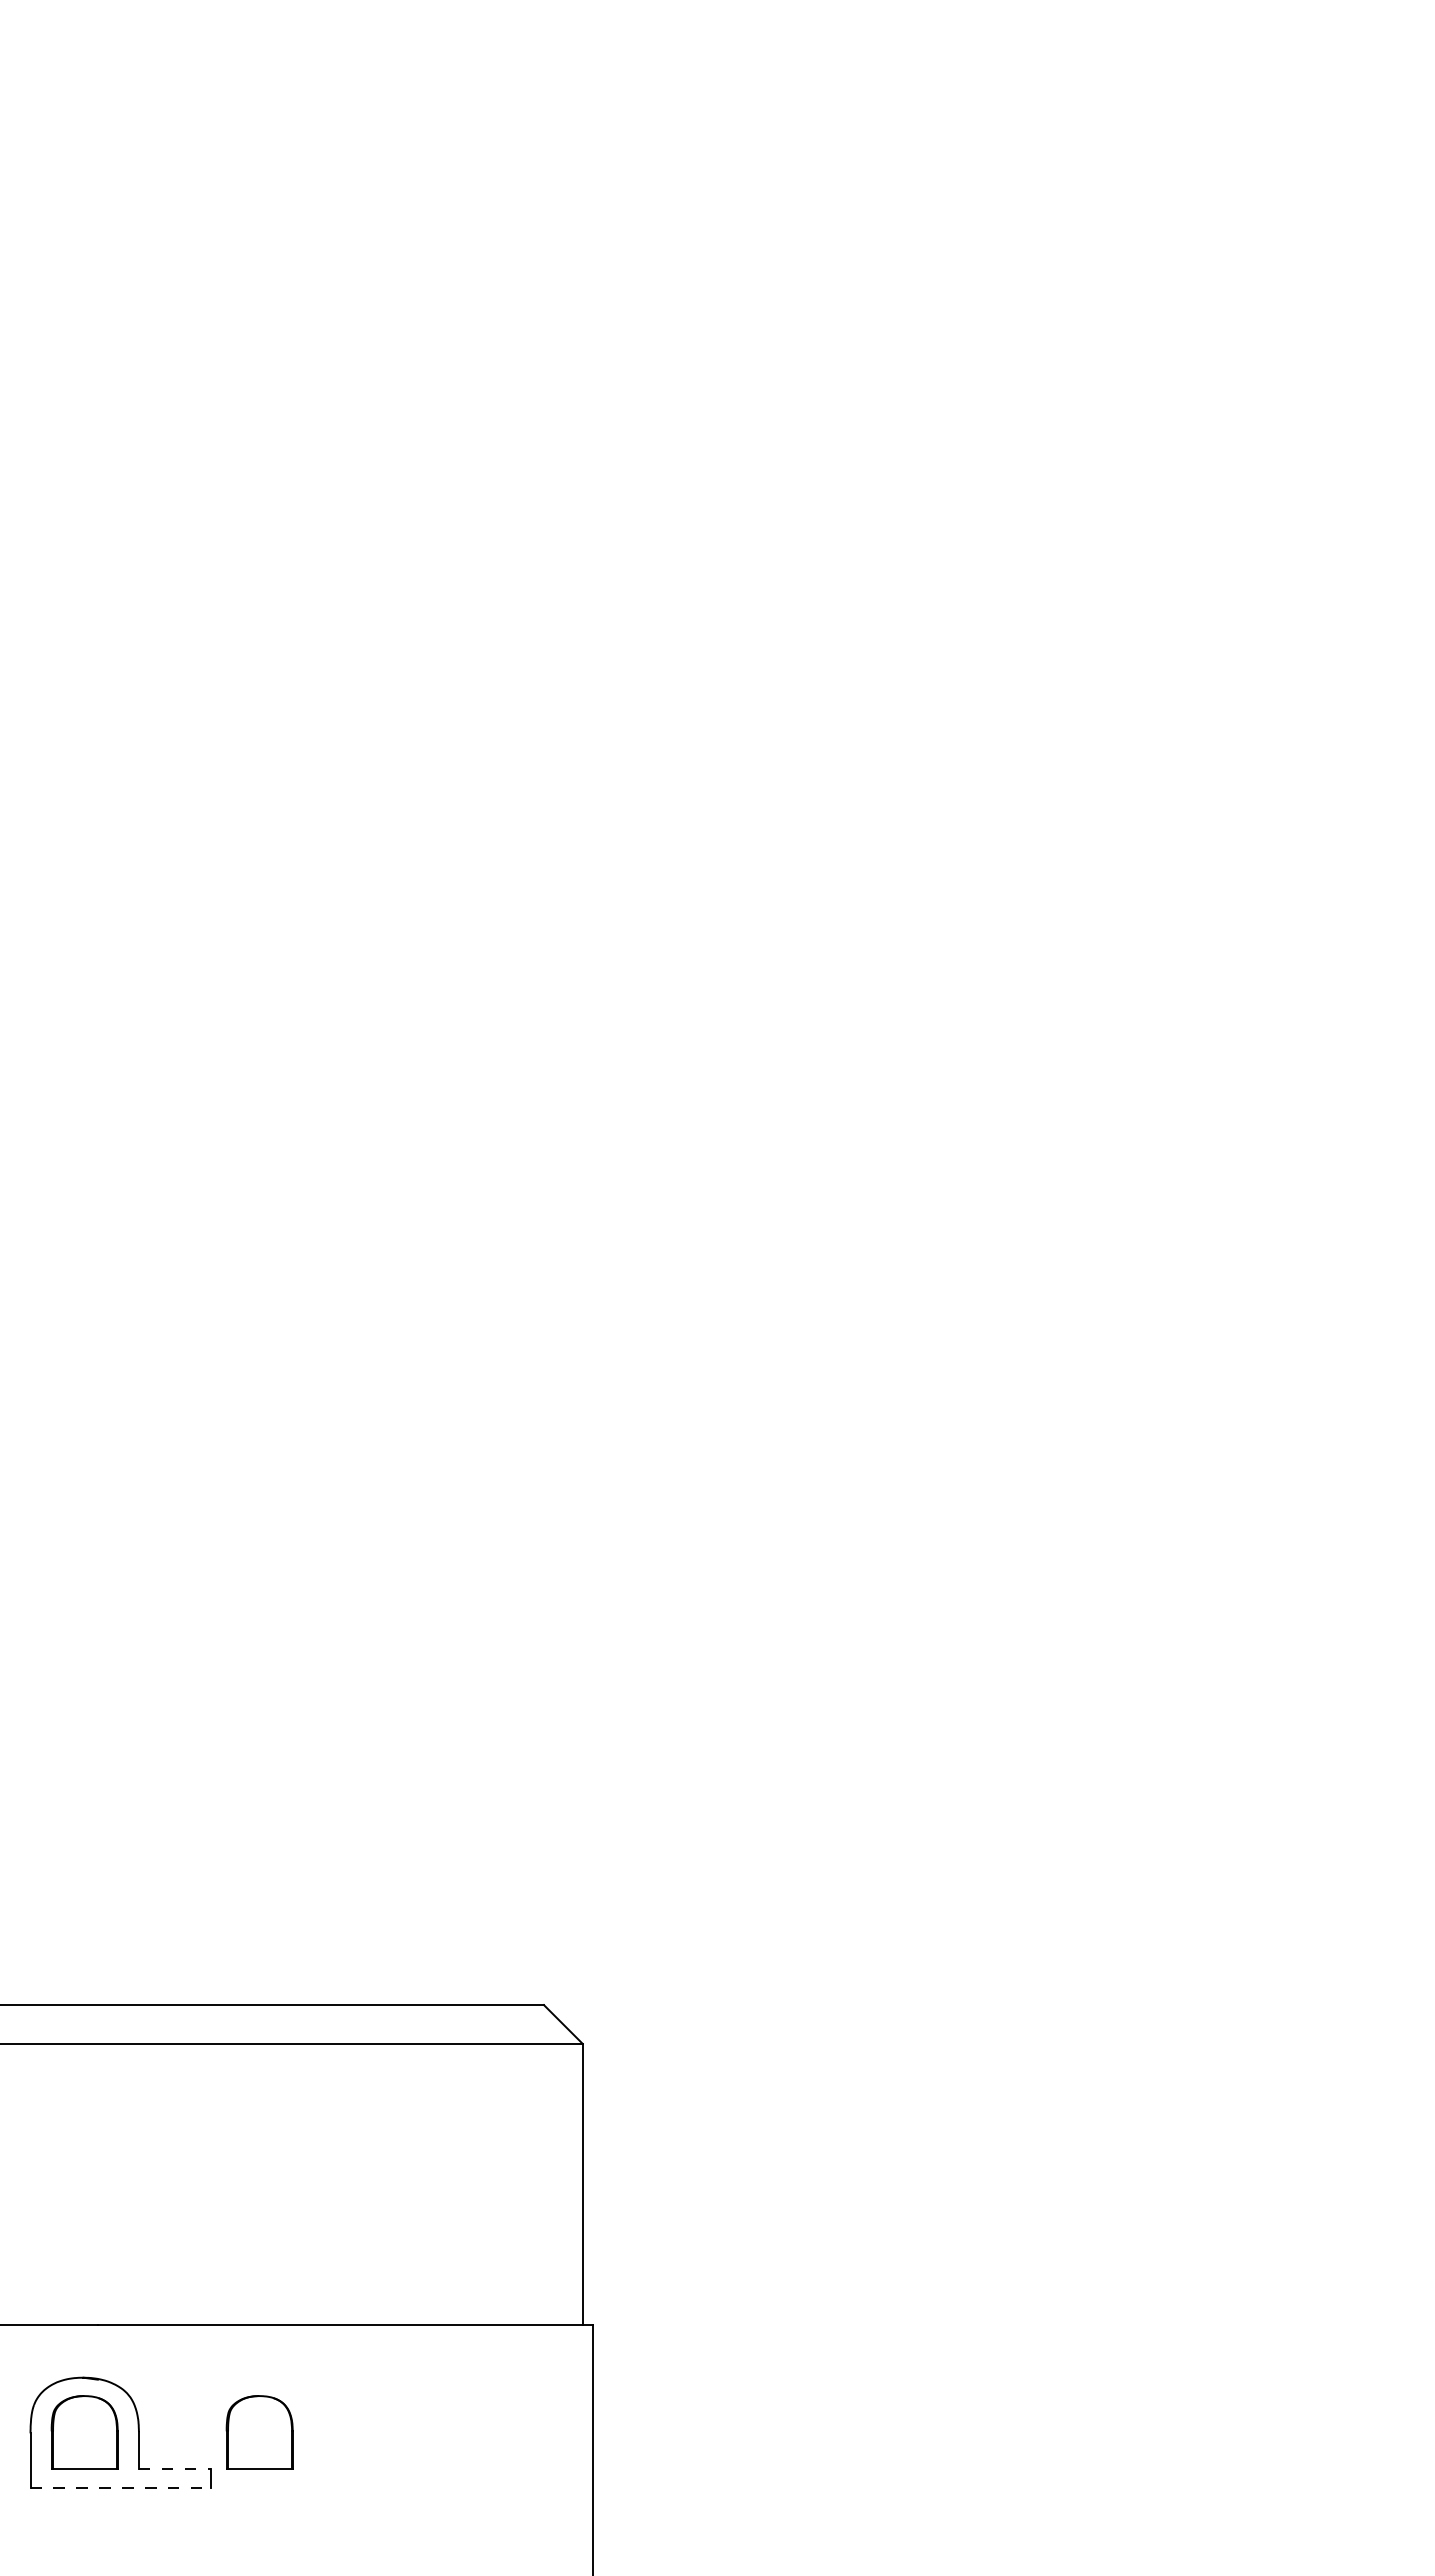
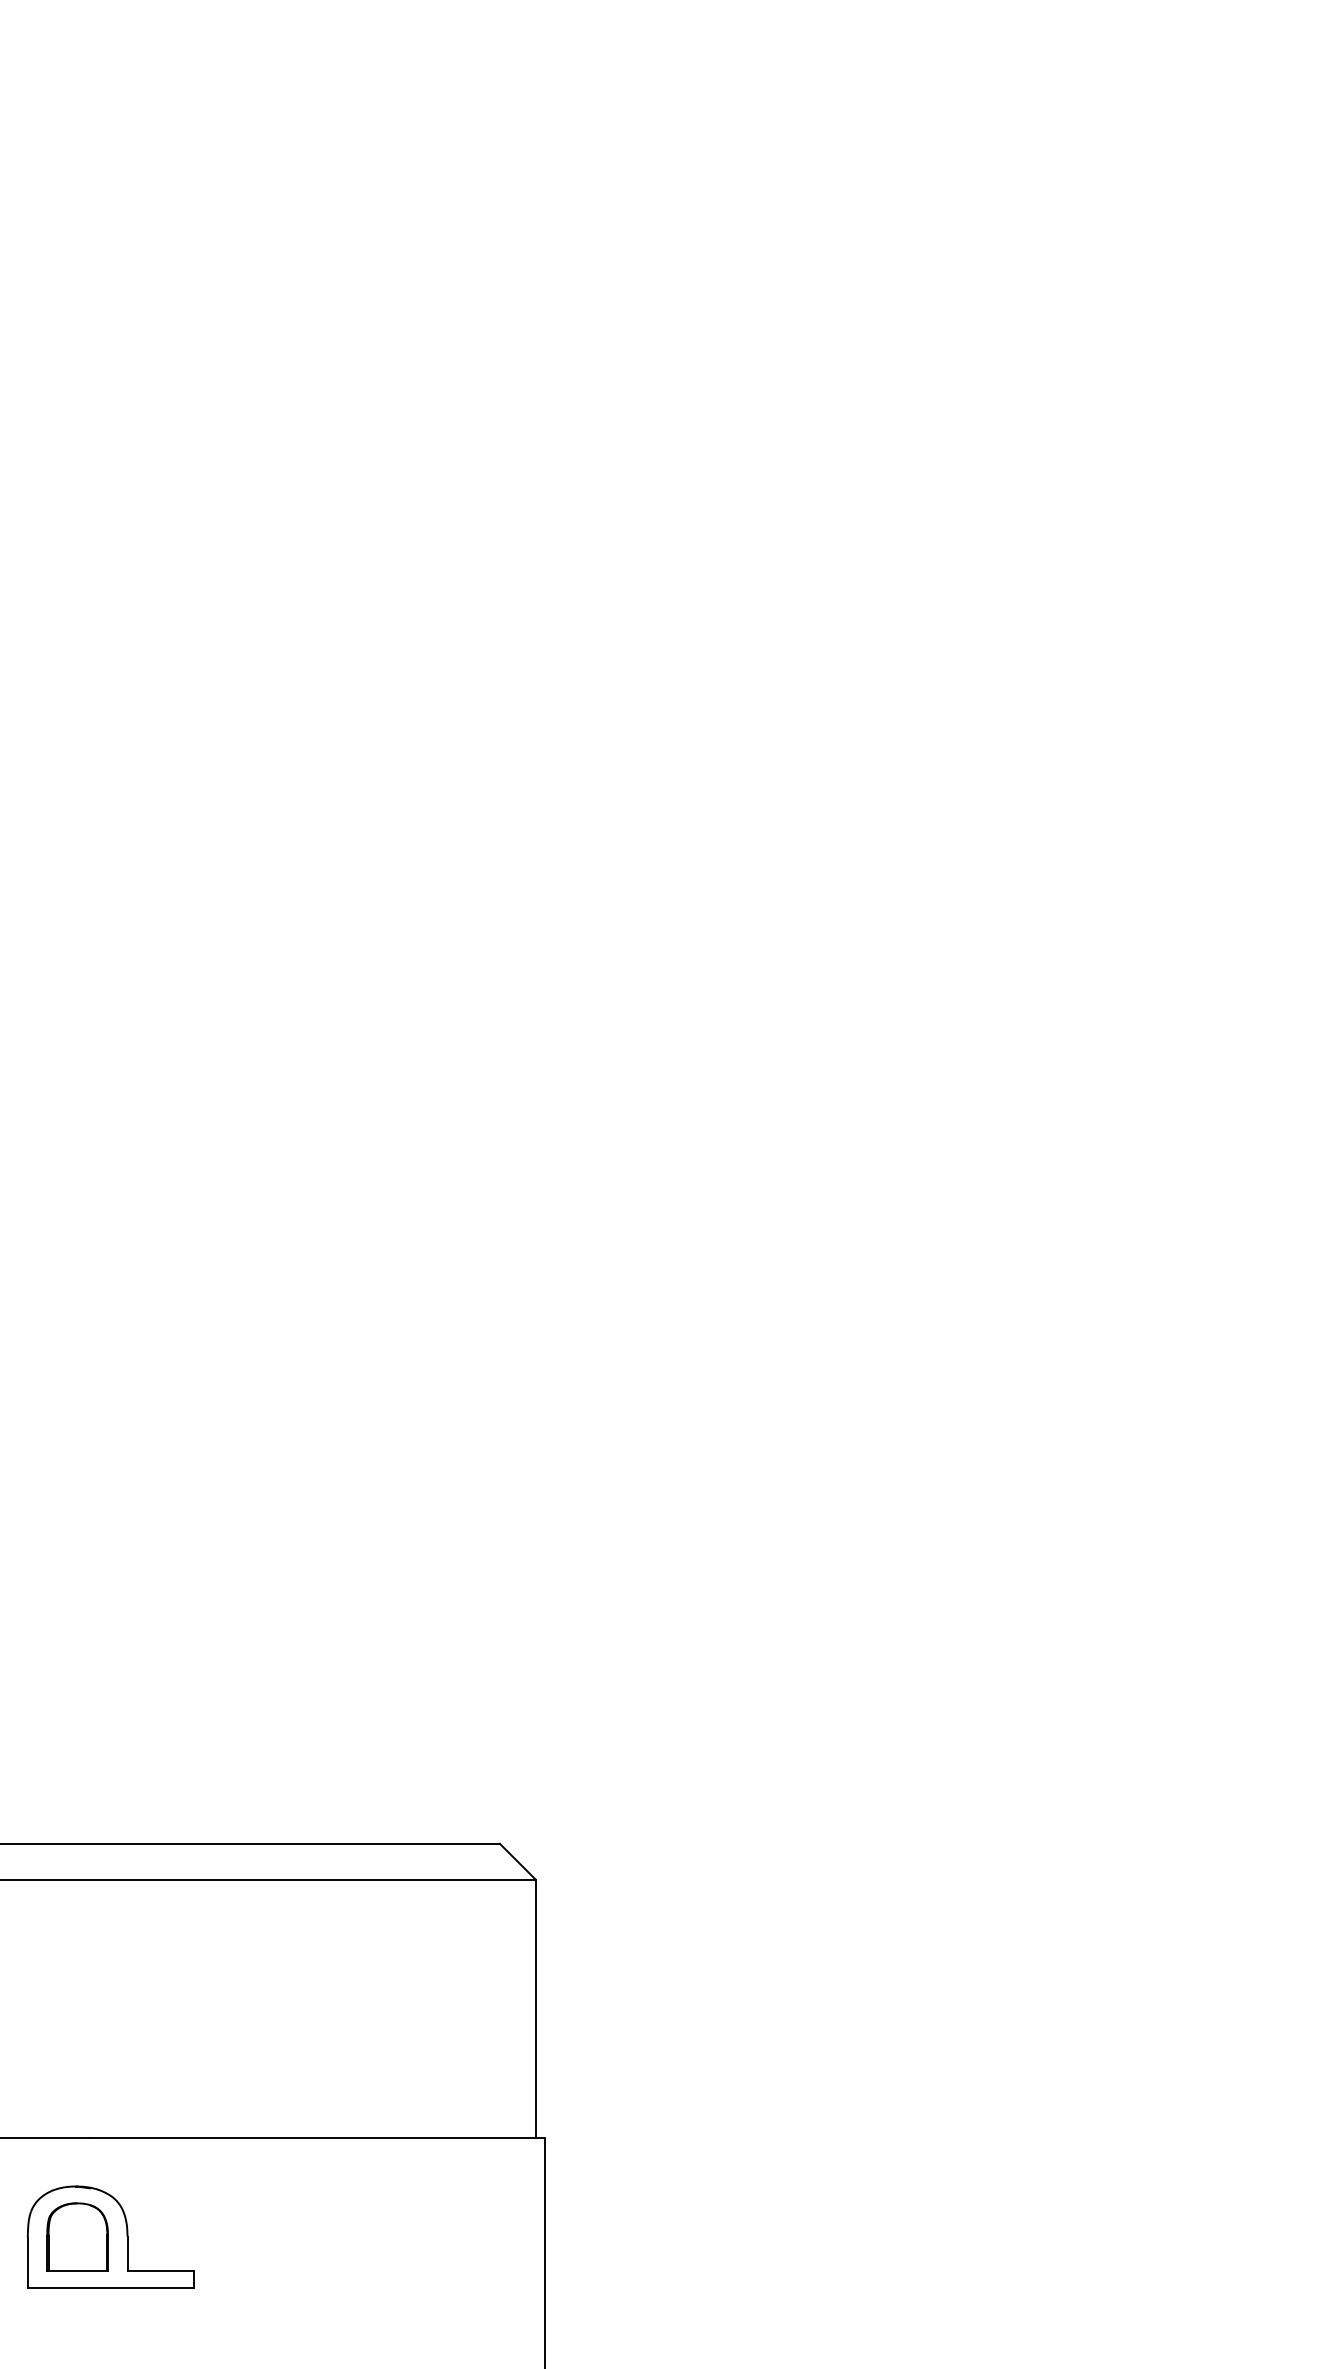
part: (259, 2432) -> (238, 2236), removed
line: (175, 2469) -> (161, 2270), dashed -> solid
line: (121, 2487) -> (111, 2287), dashed -> solid

